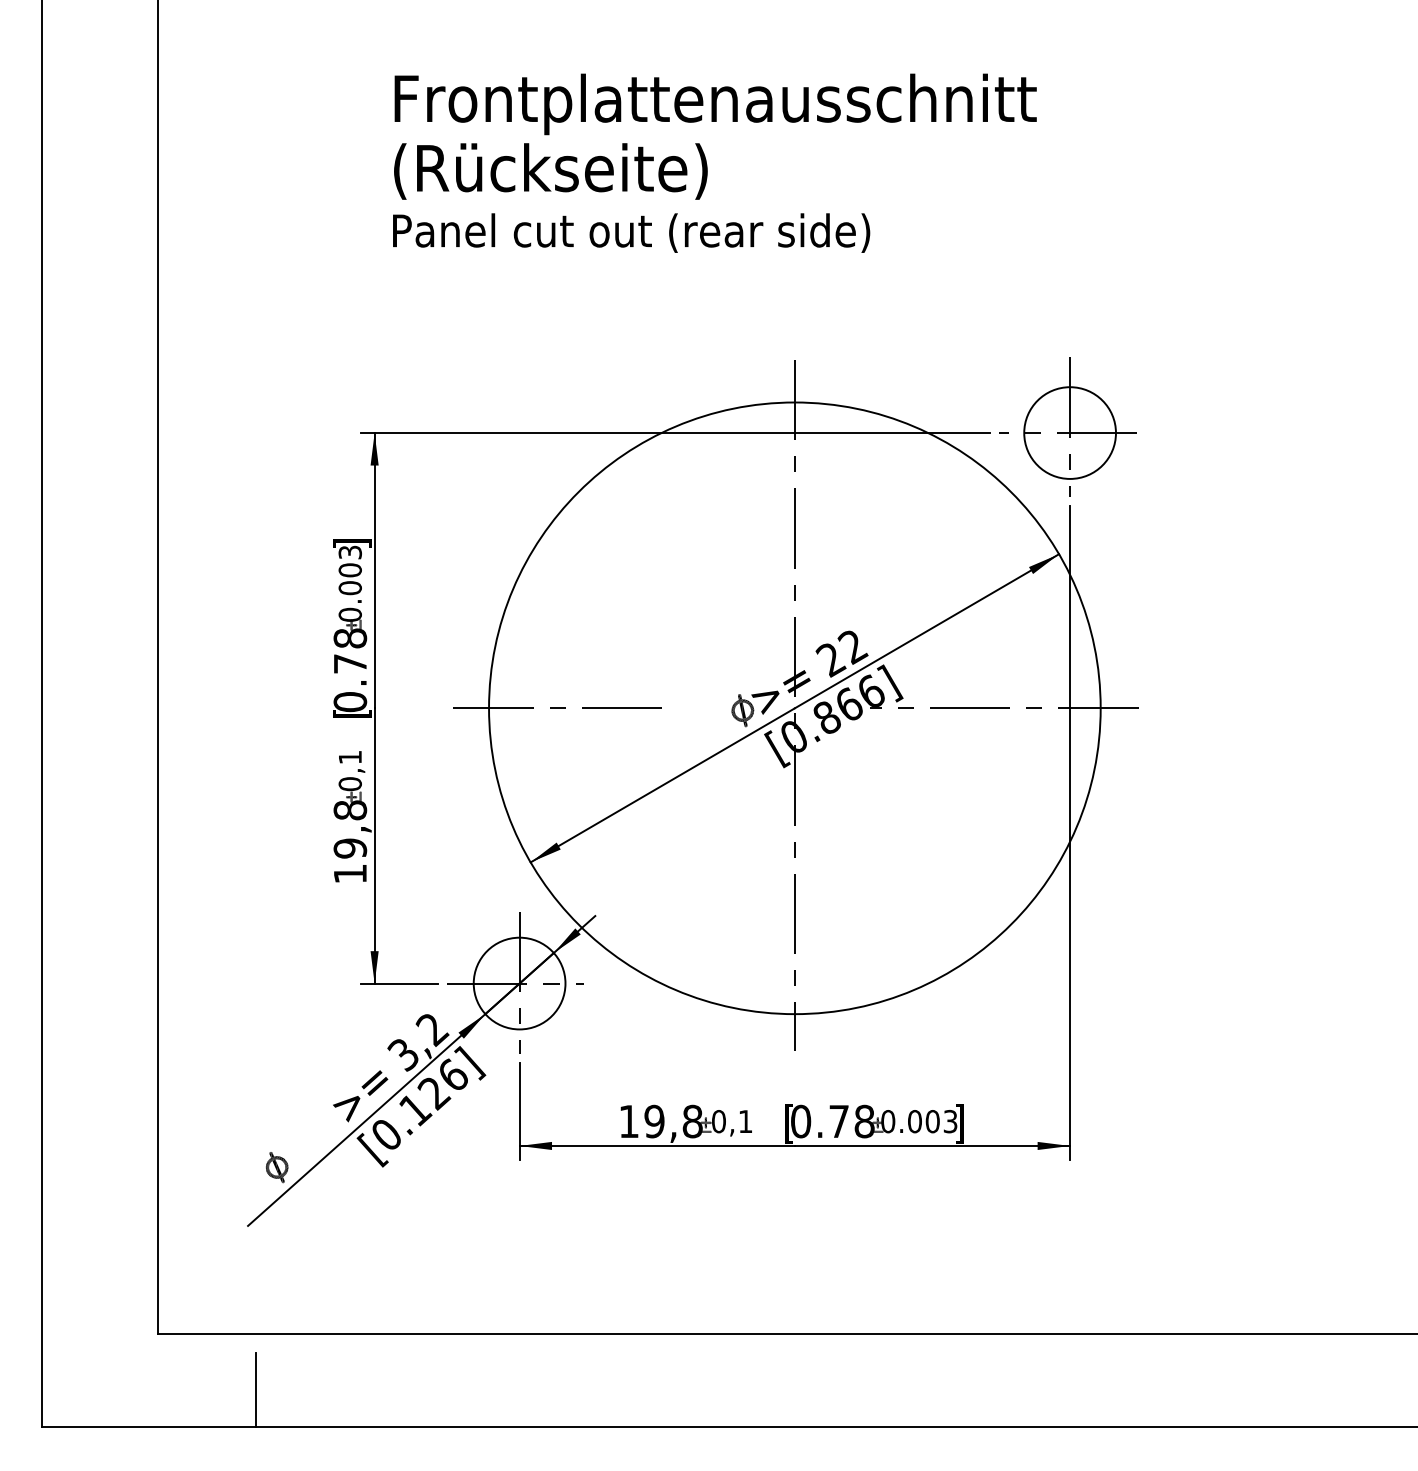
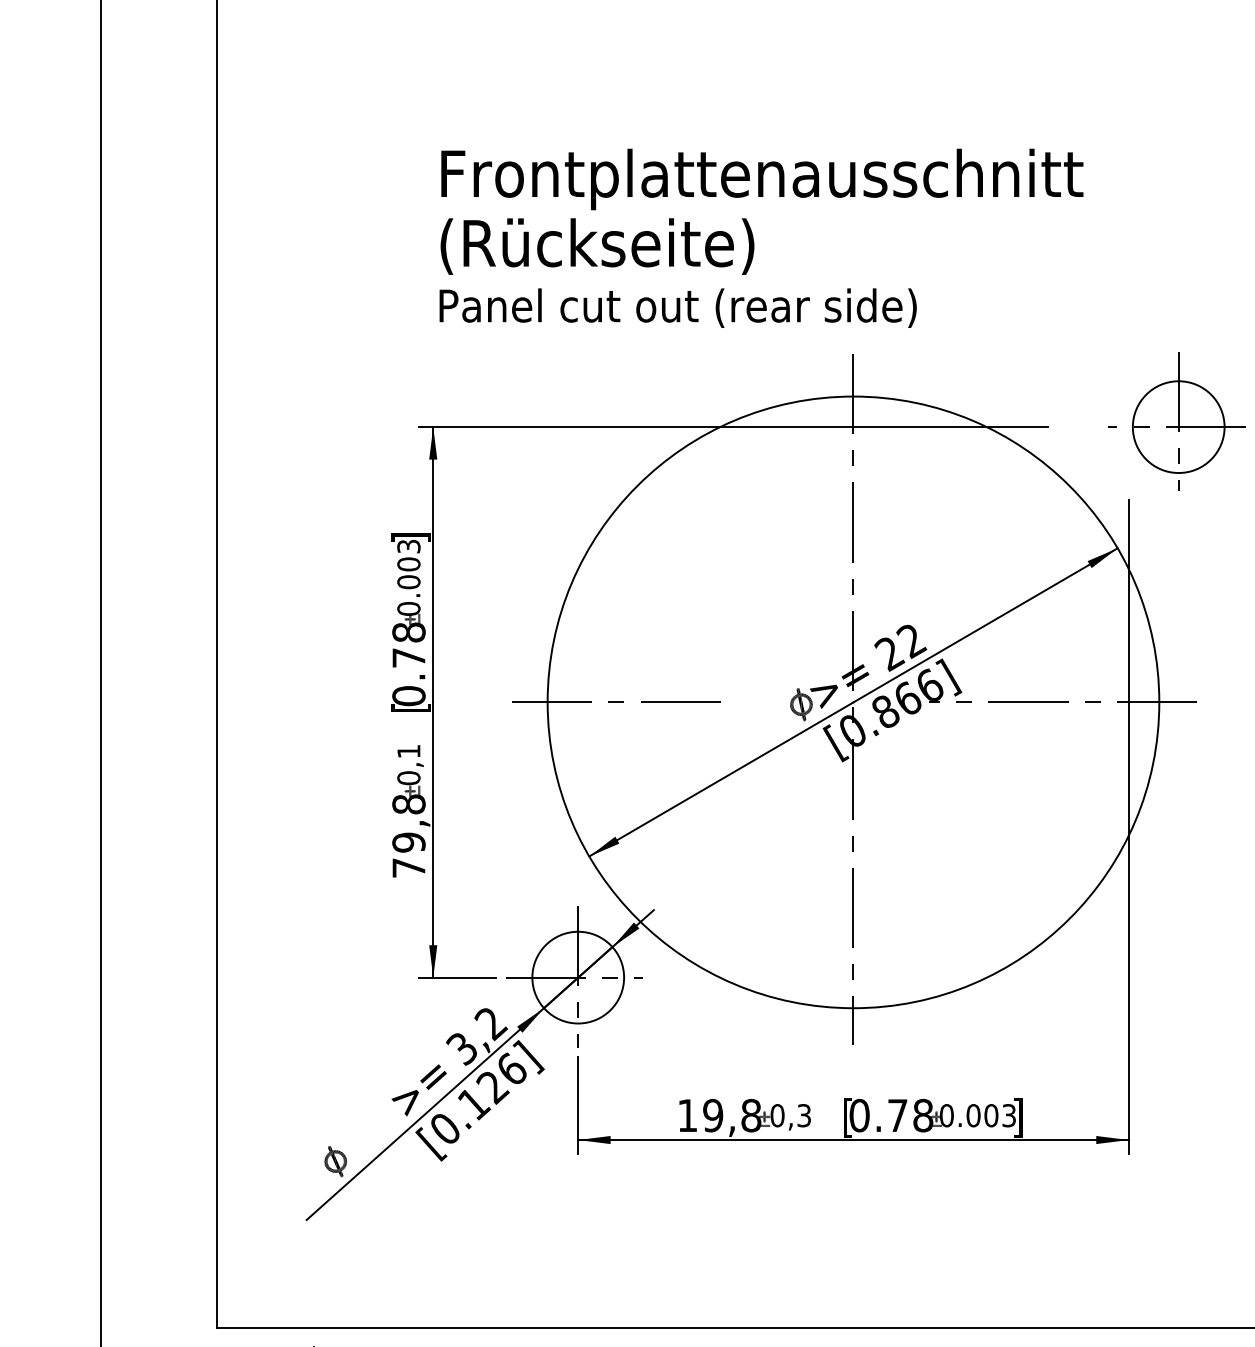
text: (714, 162) -> (761, 237), moved
part: (1067, 426) -> (1176, 420), moved
text: (350, 873) -> (409, 867), 19,8 -> 79,8
text: (745, 1121) -> (804, 1115), 0,1 -> 0,3

